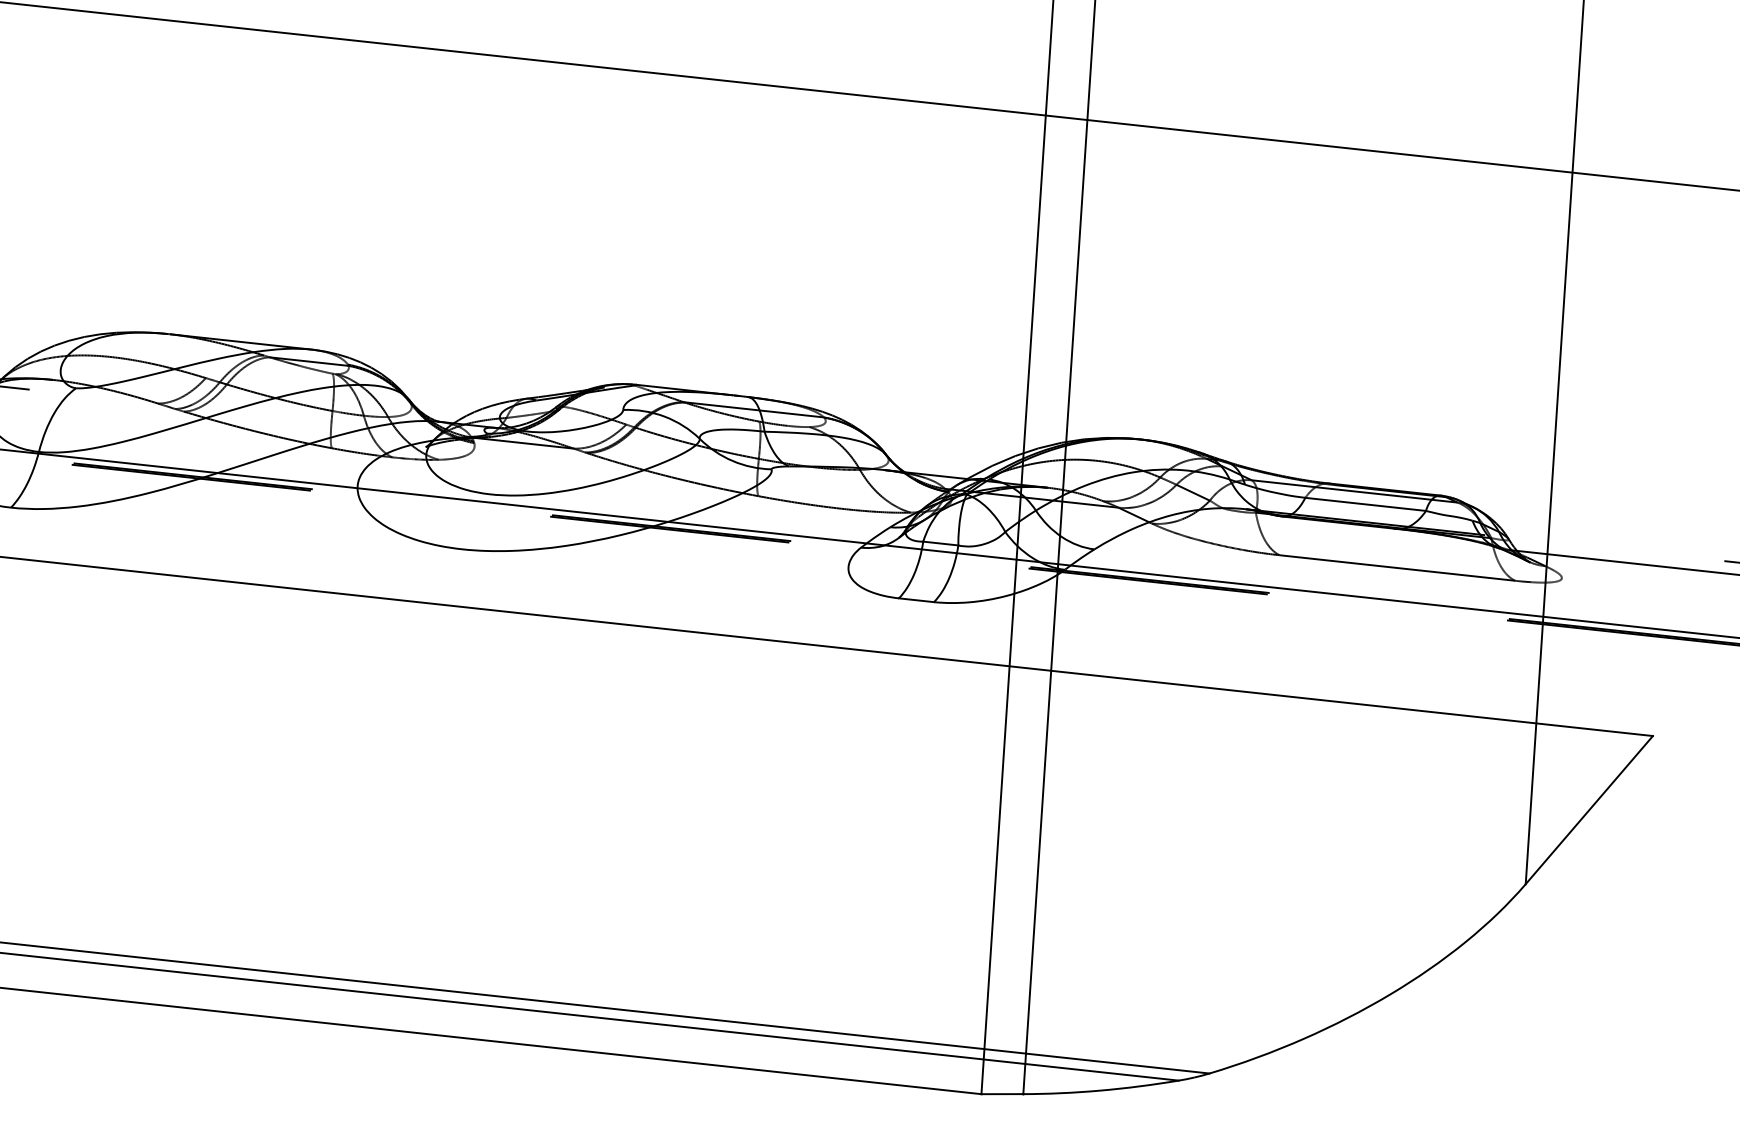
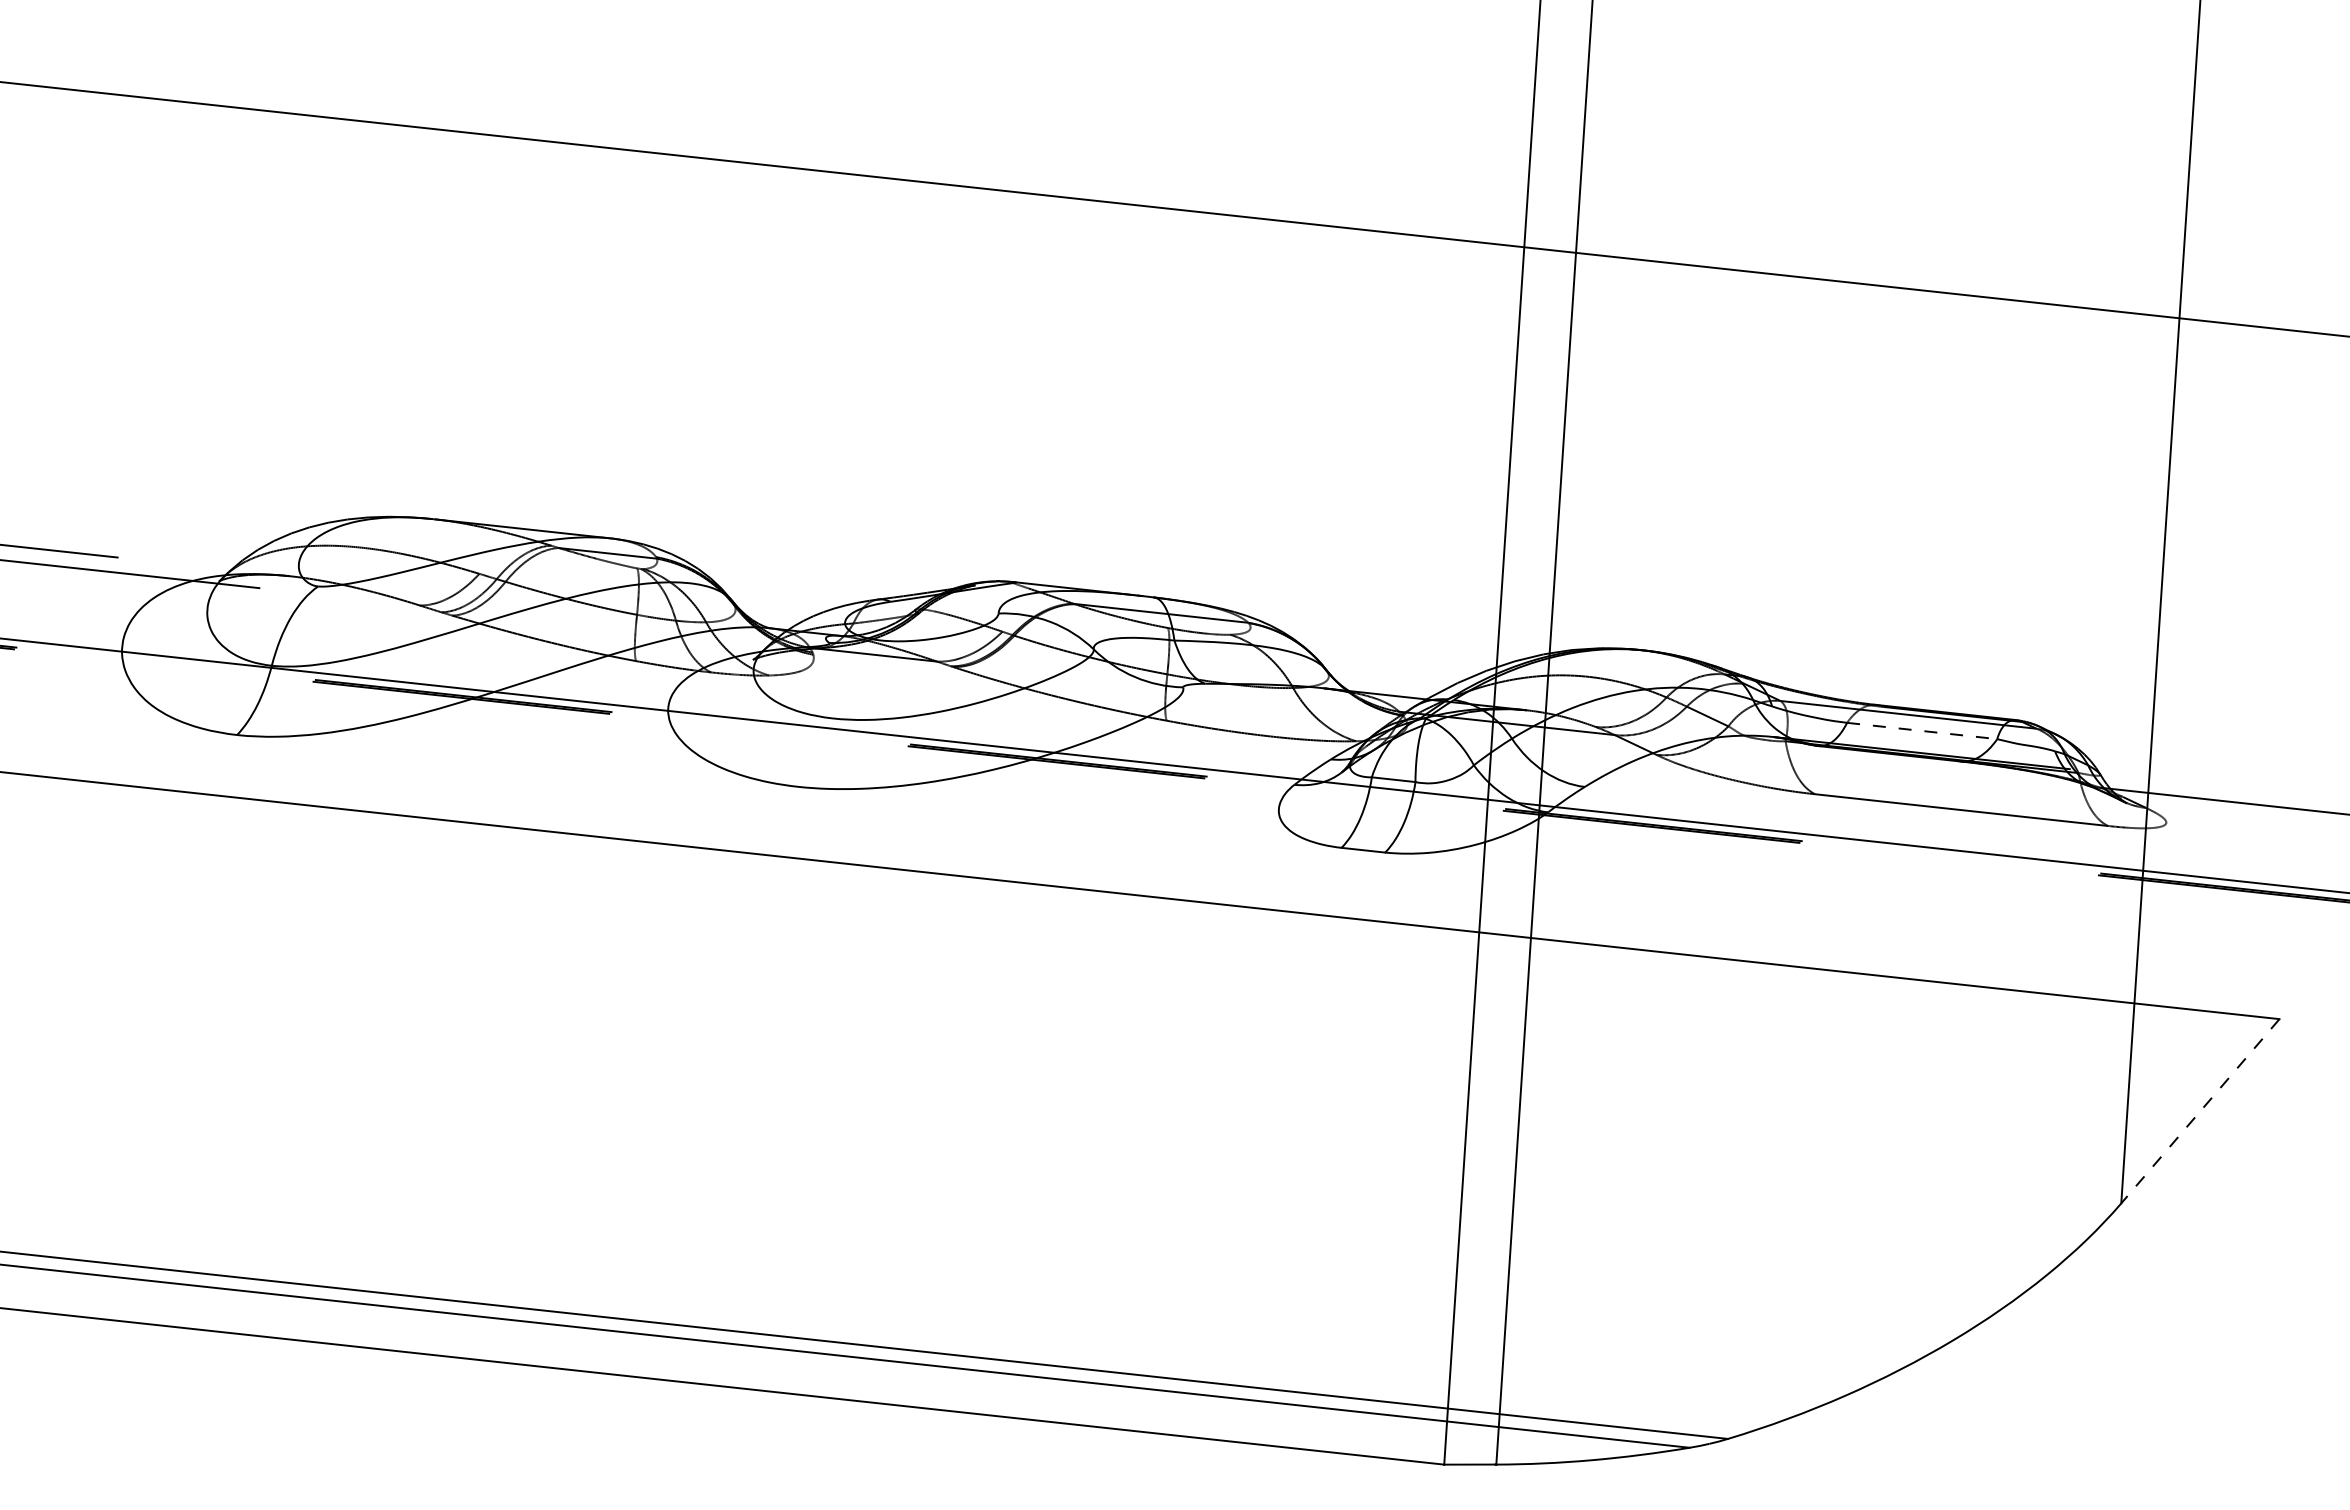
line: (1365, 504) -> (1922, 731), solid -> dashed
line: (1589, 810) -> (2200, 1111), solid -> dashed

